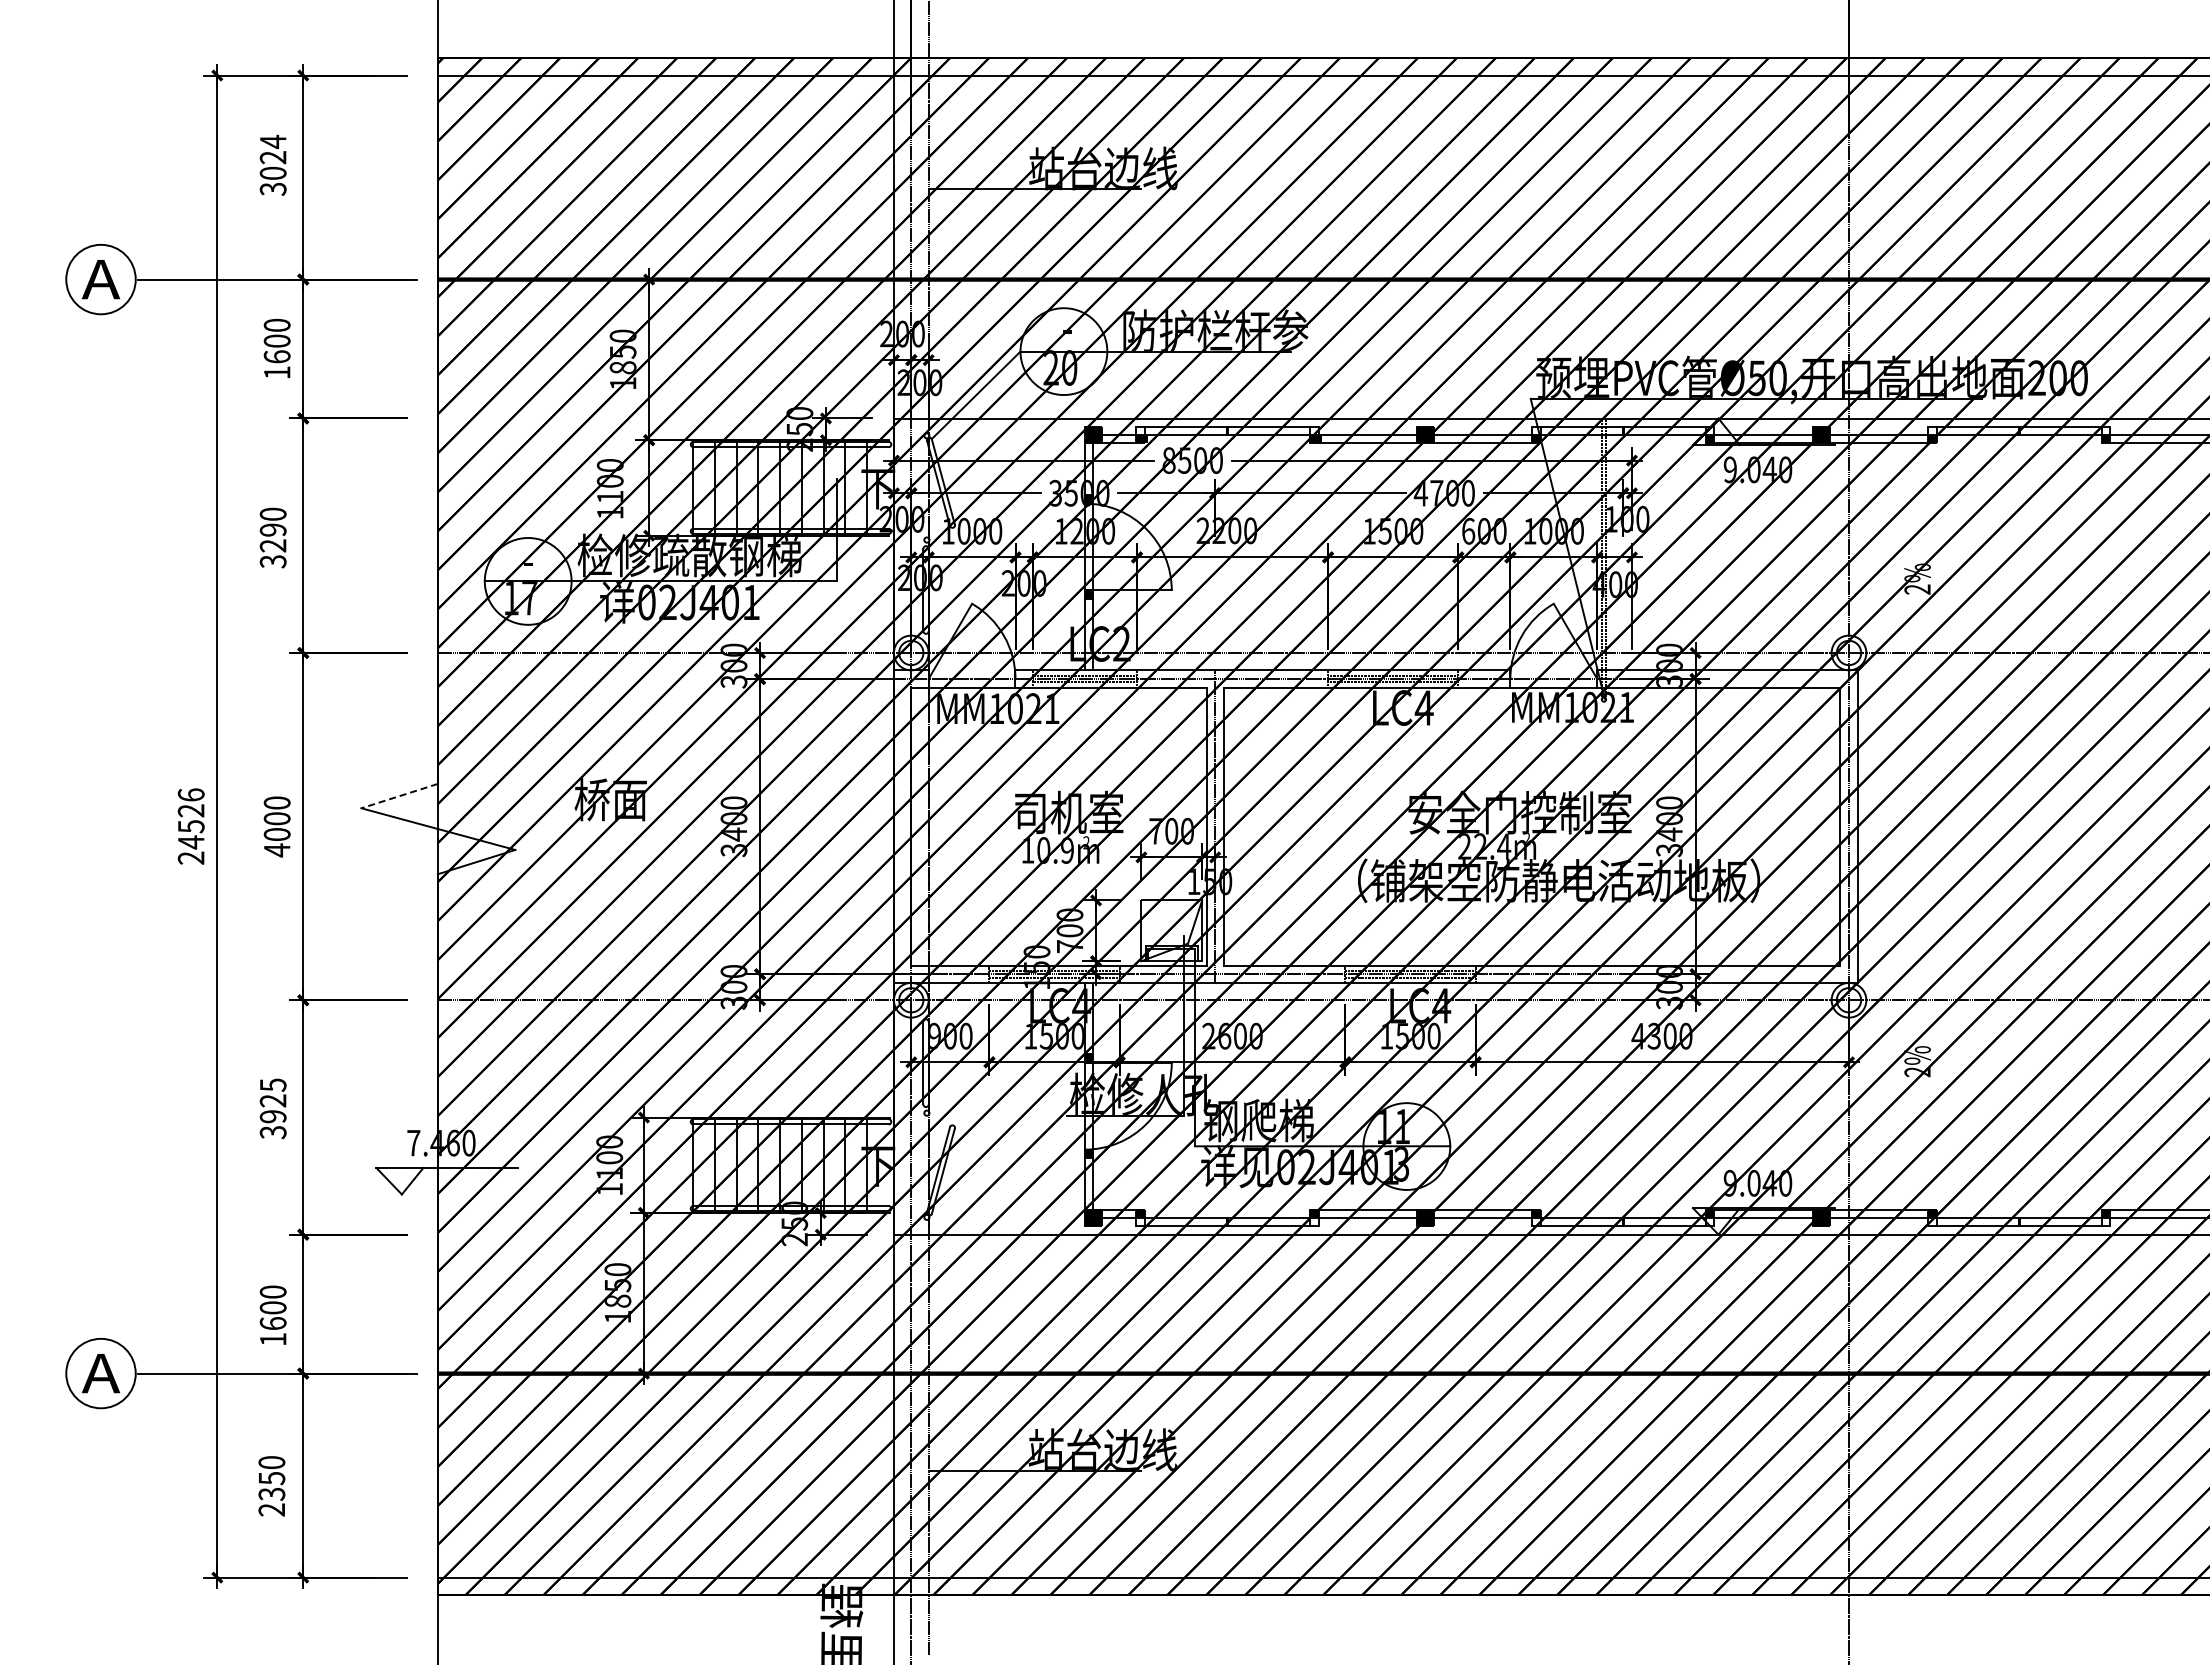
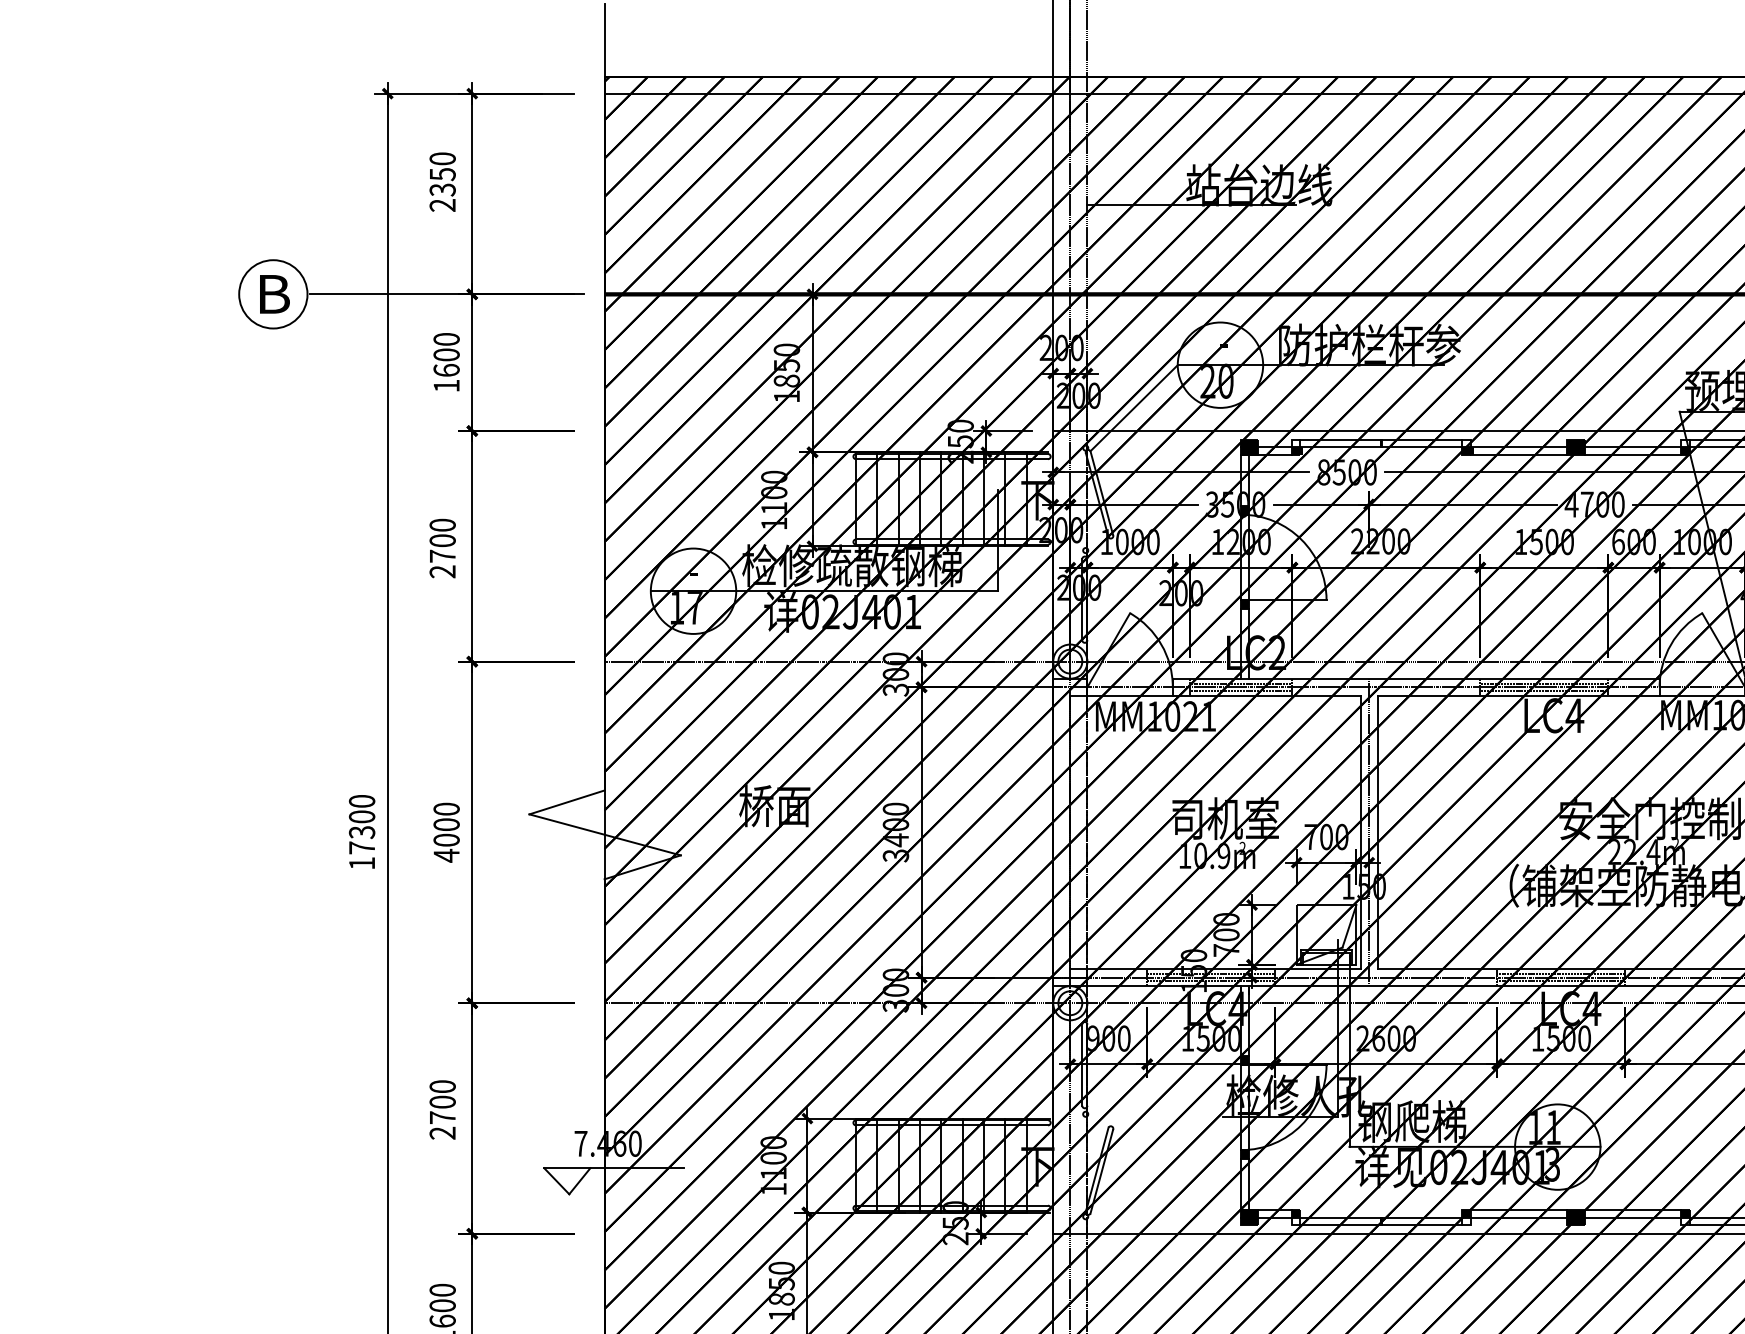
text: (272, 164) -> (442, 181), 3024 -> 2350
text: (101, 279) -> (273, 294), A -> B
text: (272, 545) -> (442, 555), 3290 -> 2700
line: (399, 796) -> (566, 802), dashed -> solid
text: (190, 826) -> (361, 832), 24526 -> 17300
text: (272, 1108) -> (442, 1109), 3925 -> 2700

